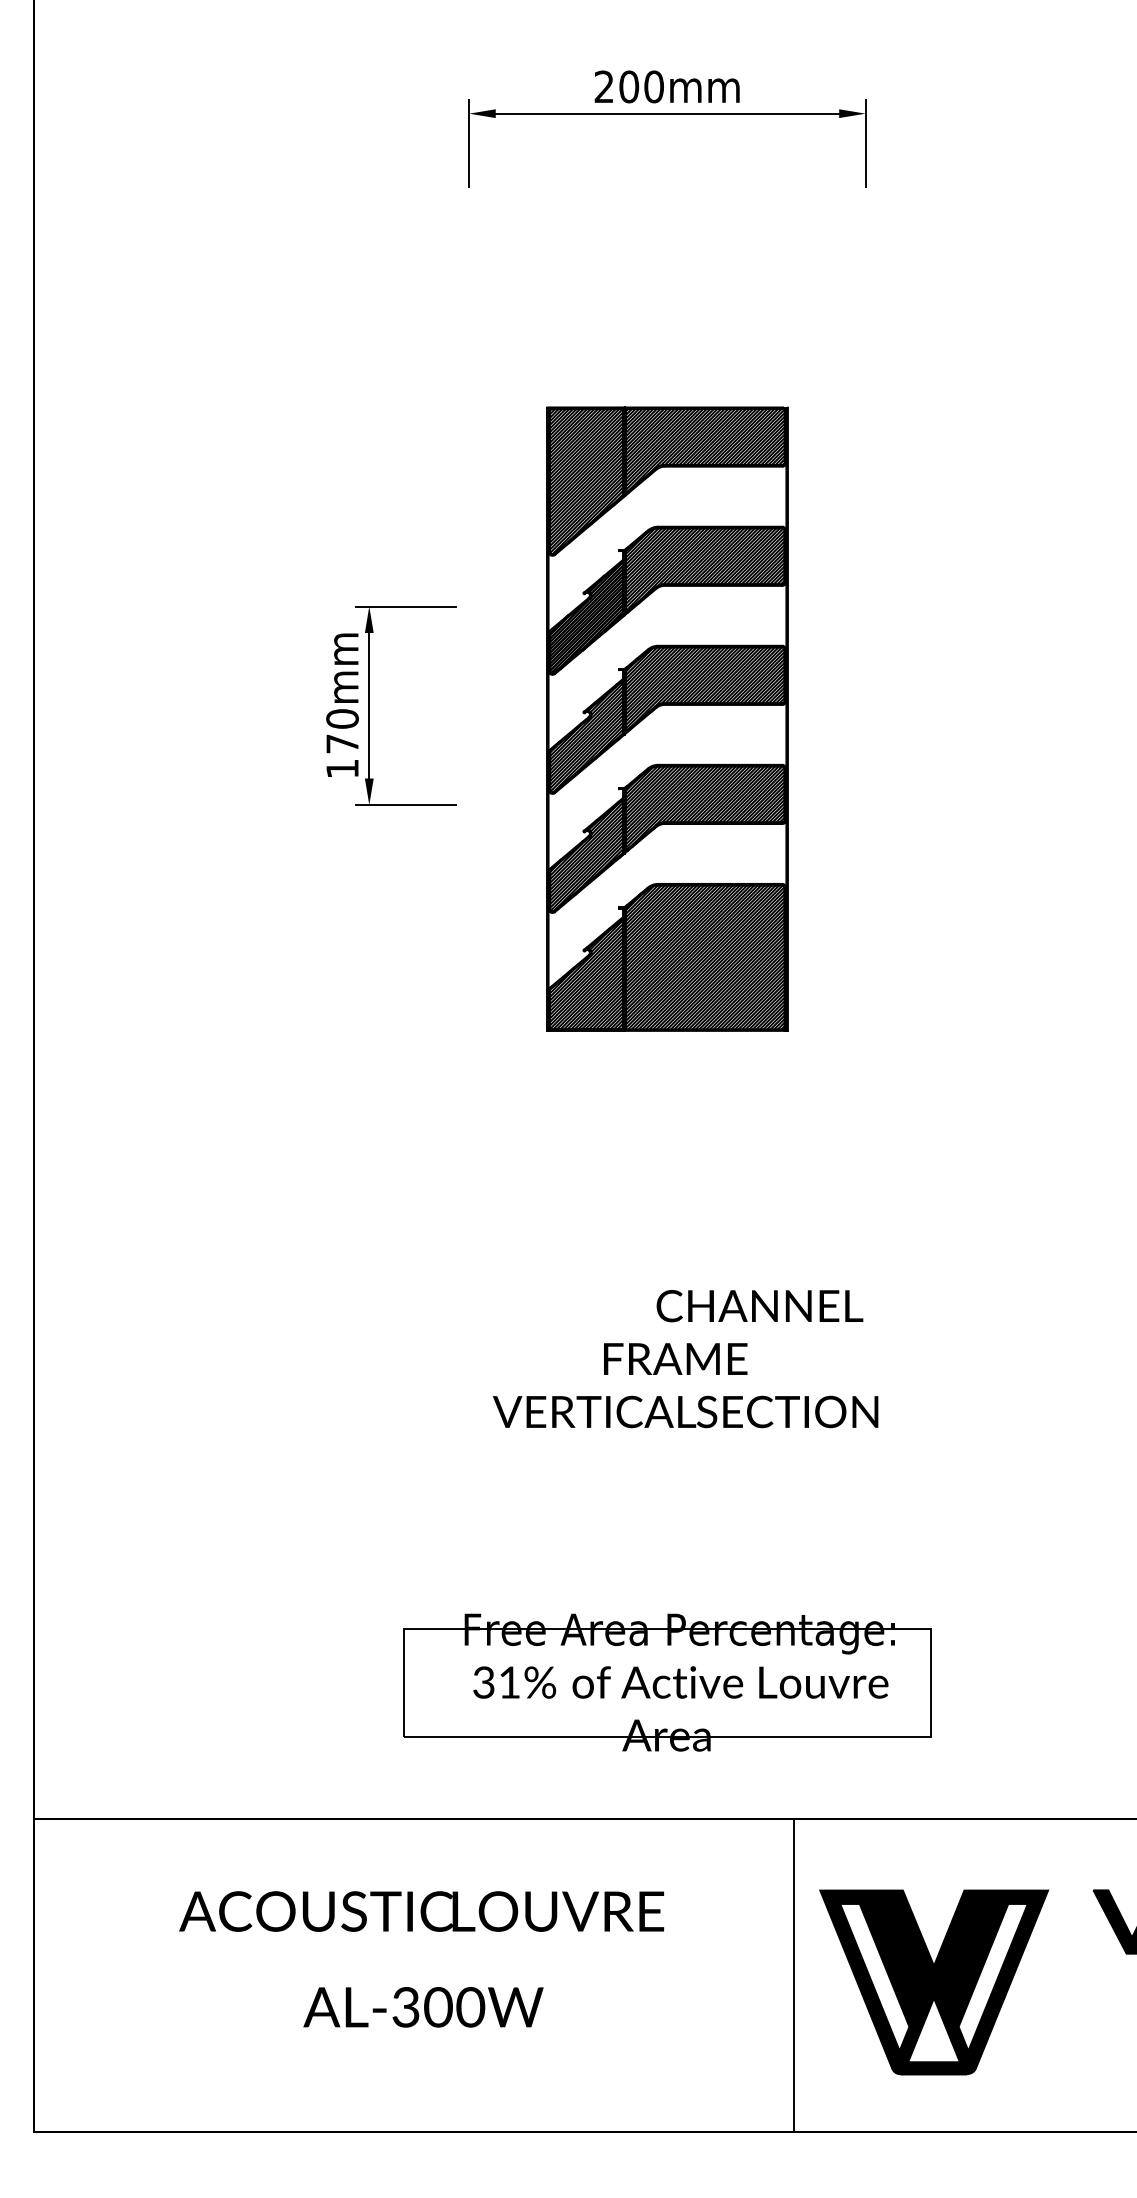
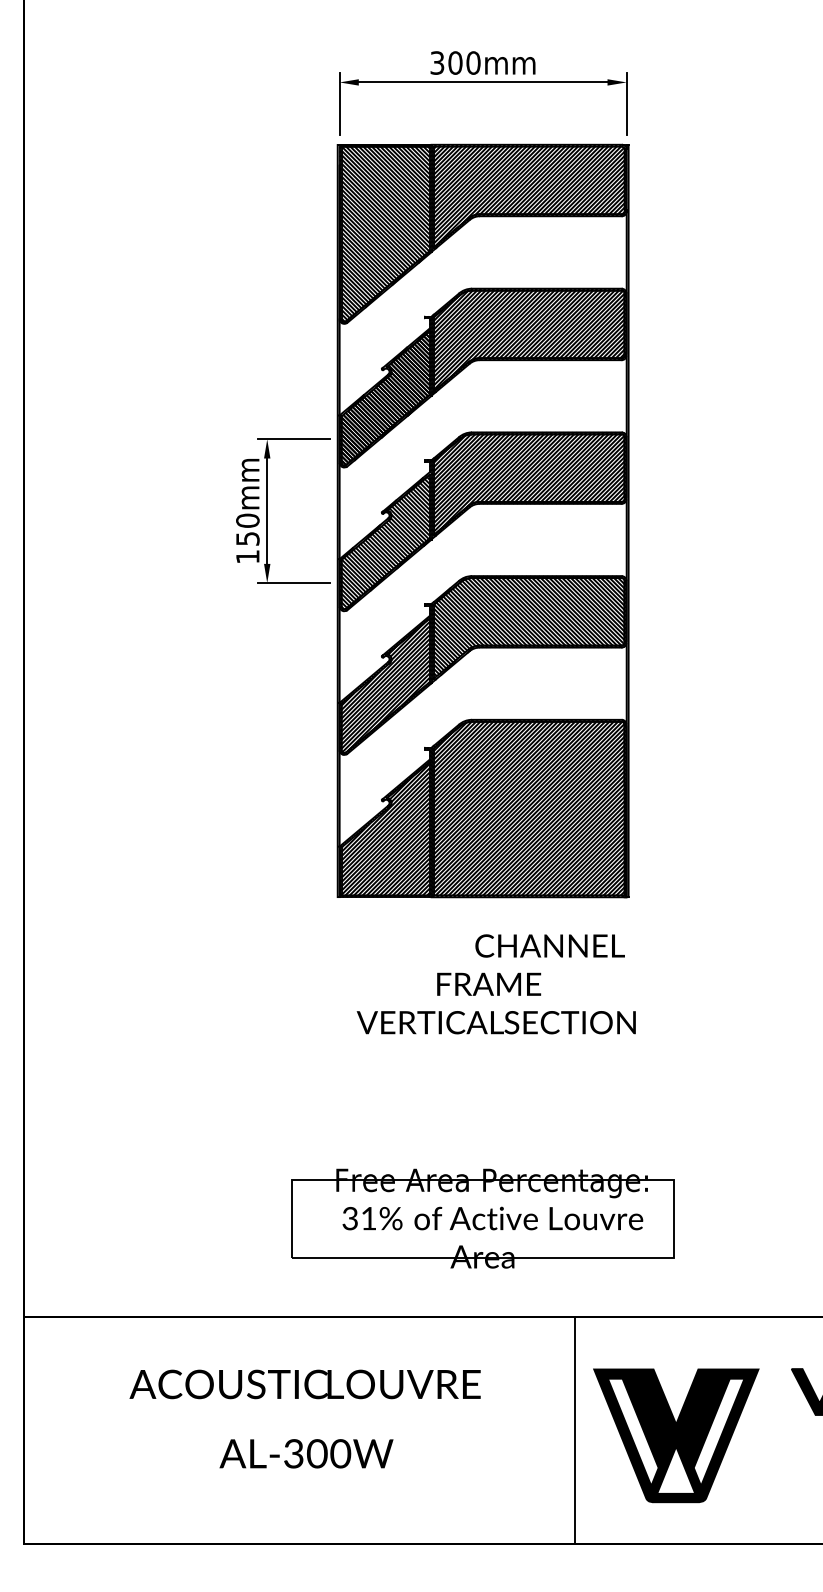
text: (603, 86) -> (436, 62), 200mm -> 300mm
part: (667, 718) -> (483, 520), size x1.67
text: (342, 743) -> (247, 538), 170mm -> 150mm

